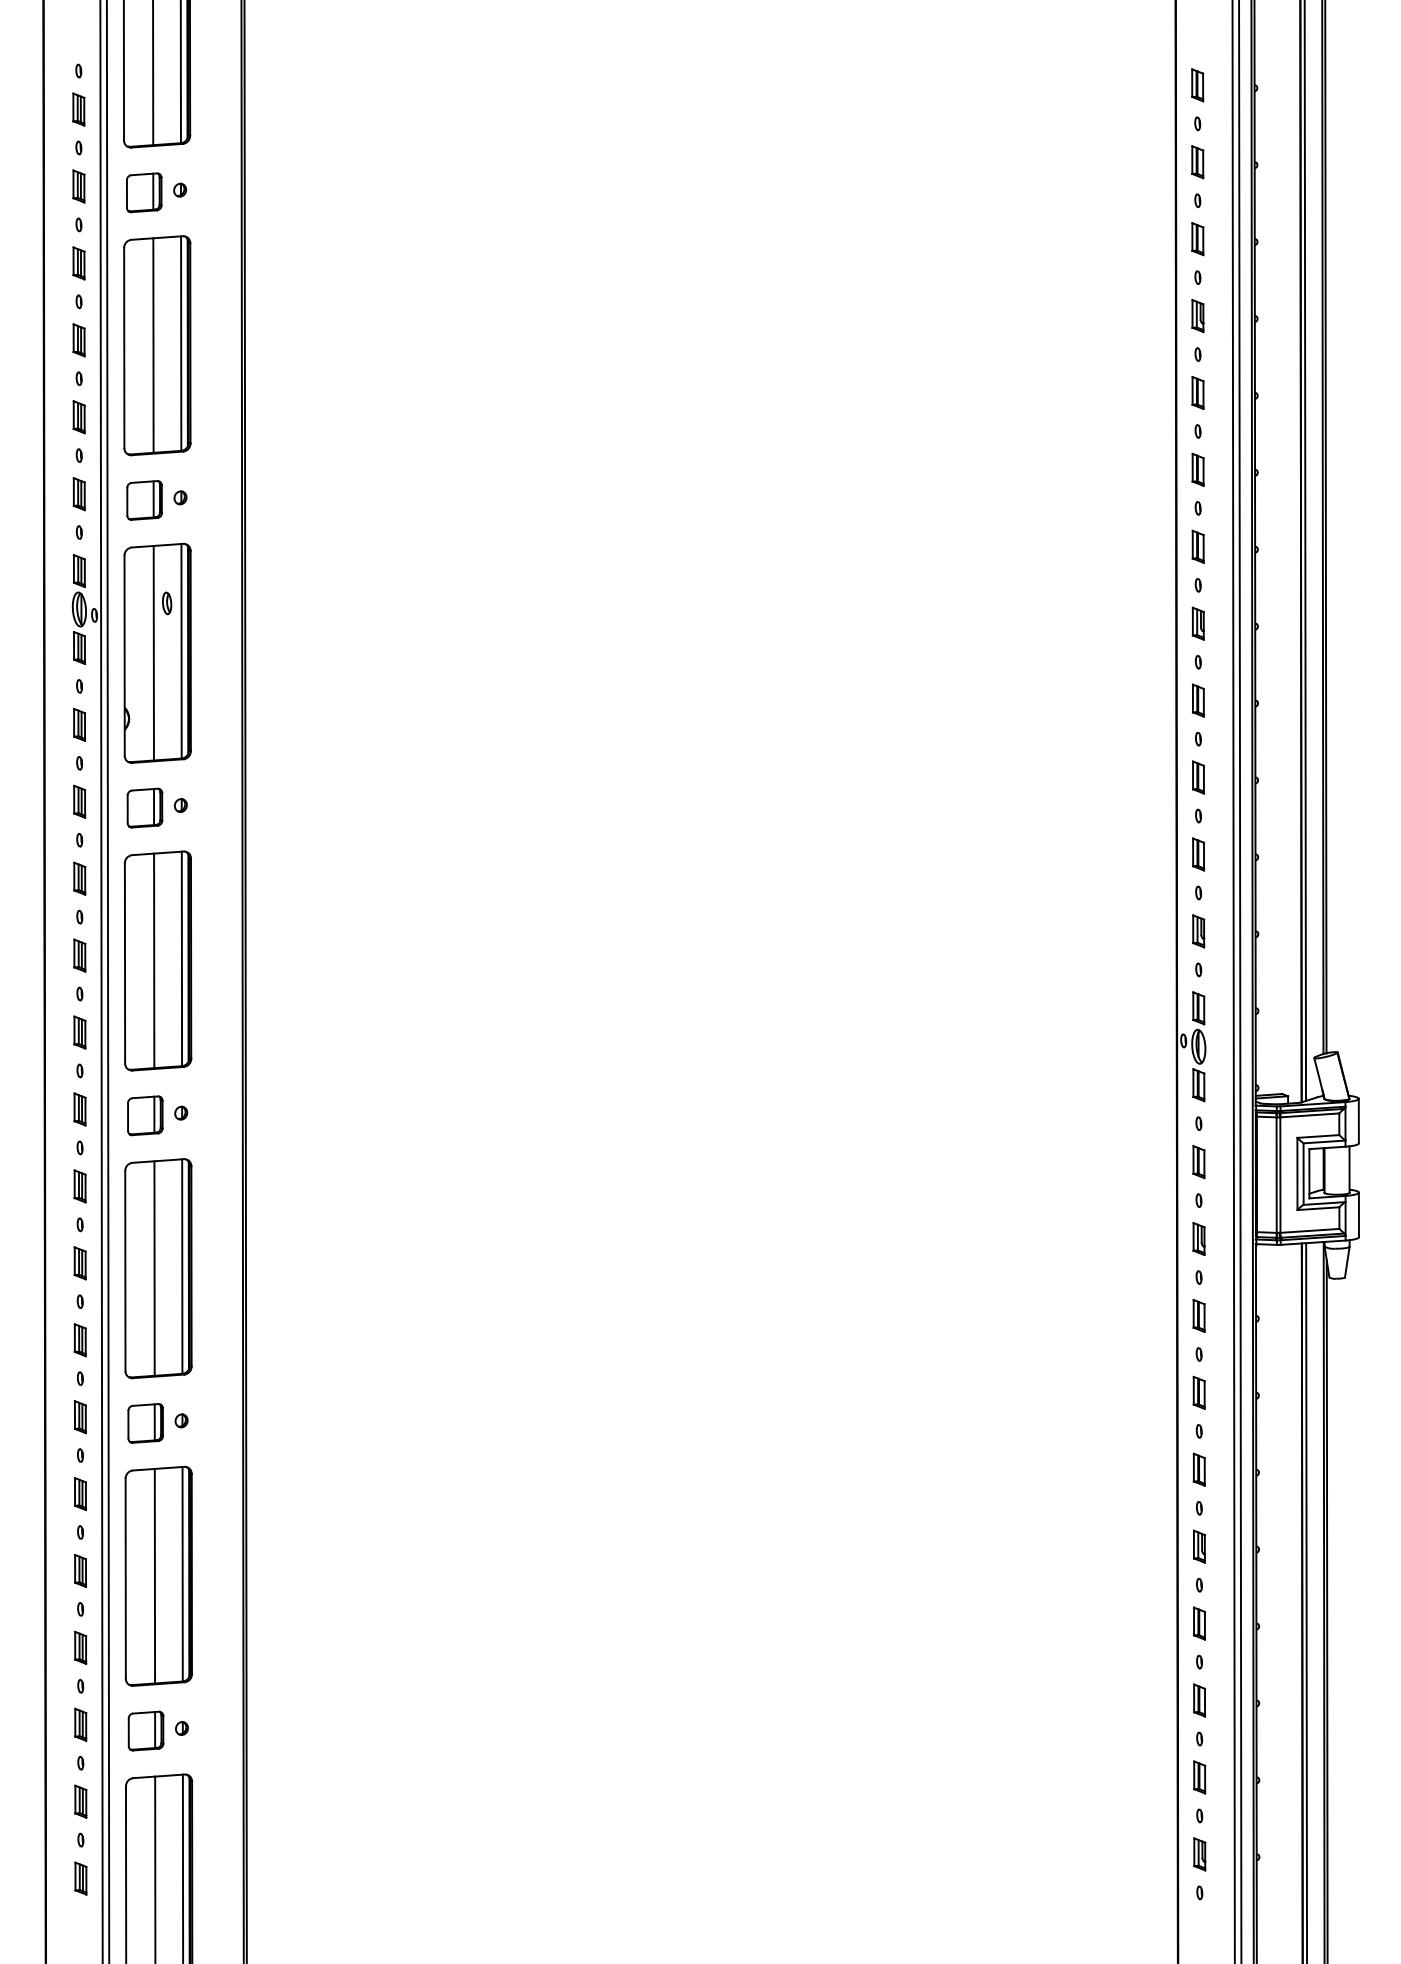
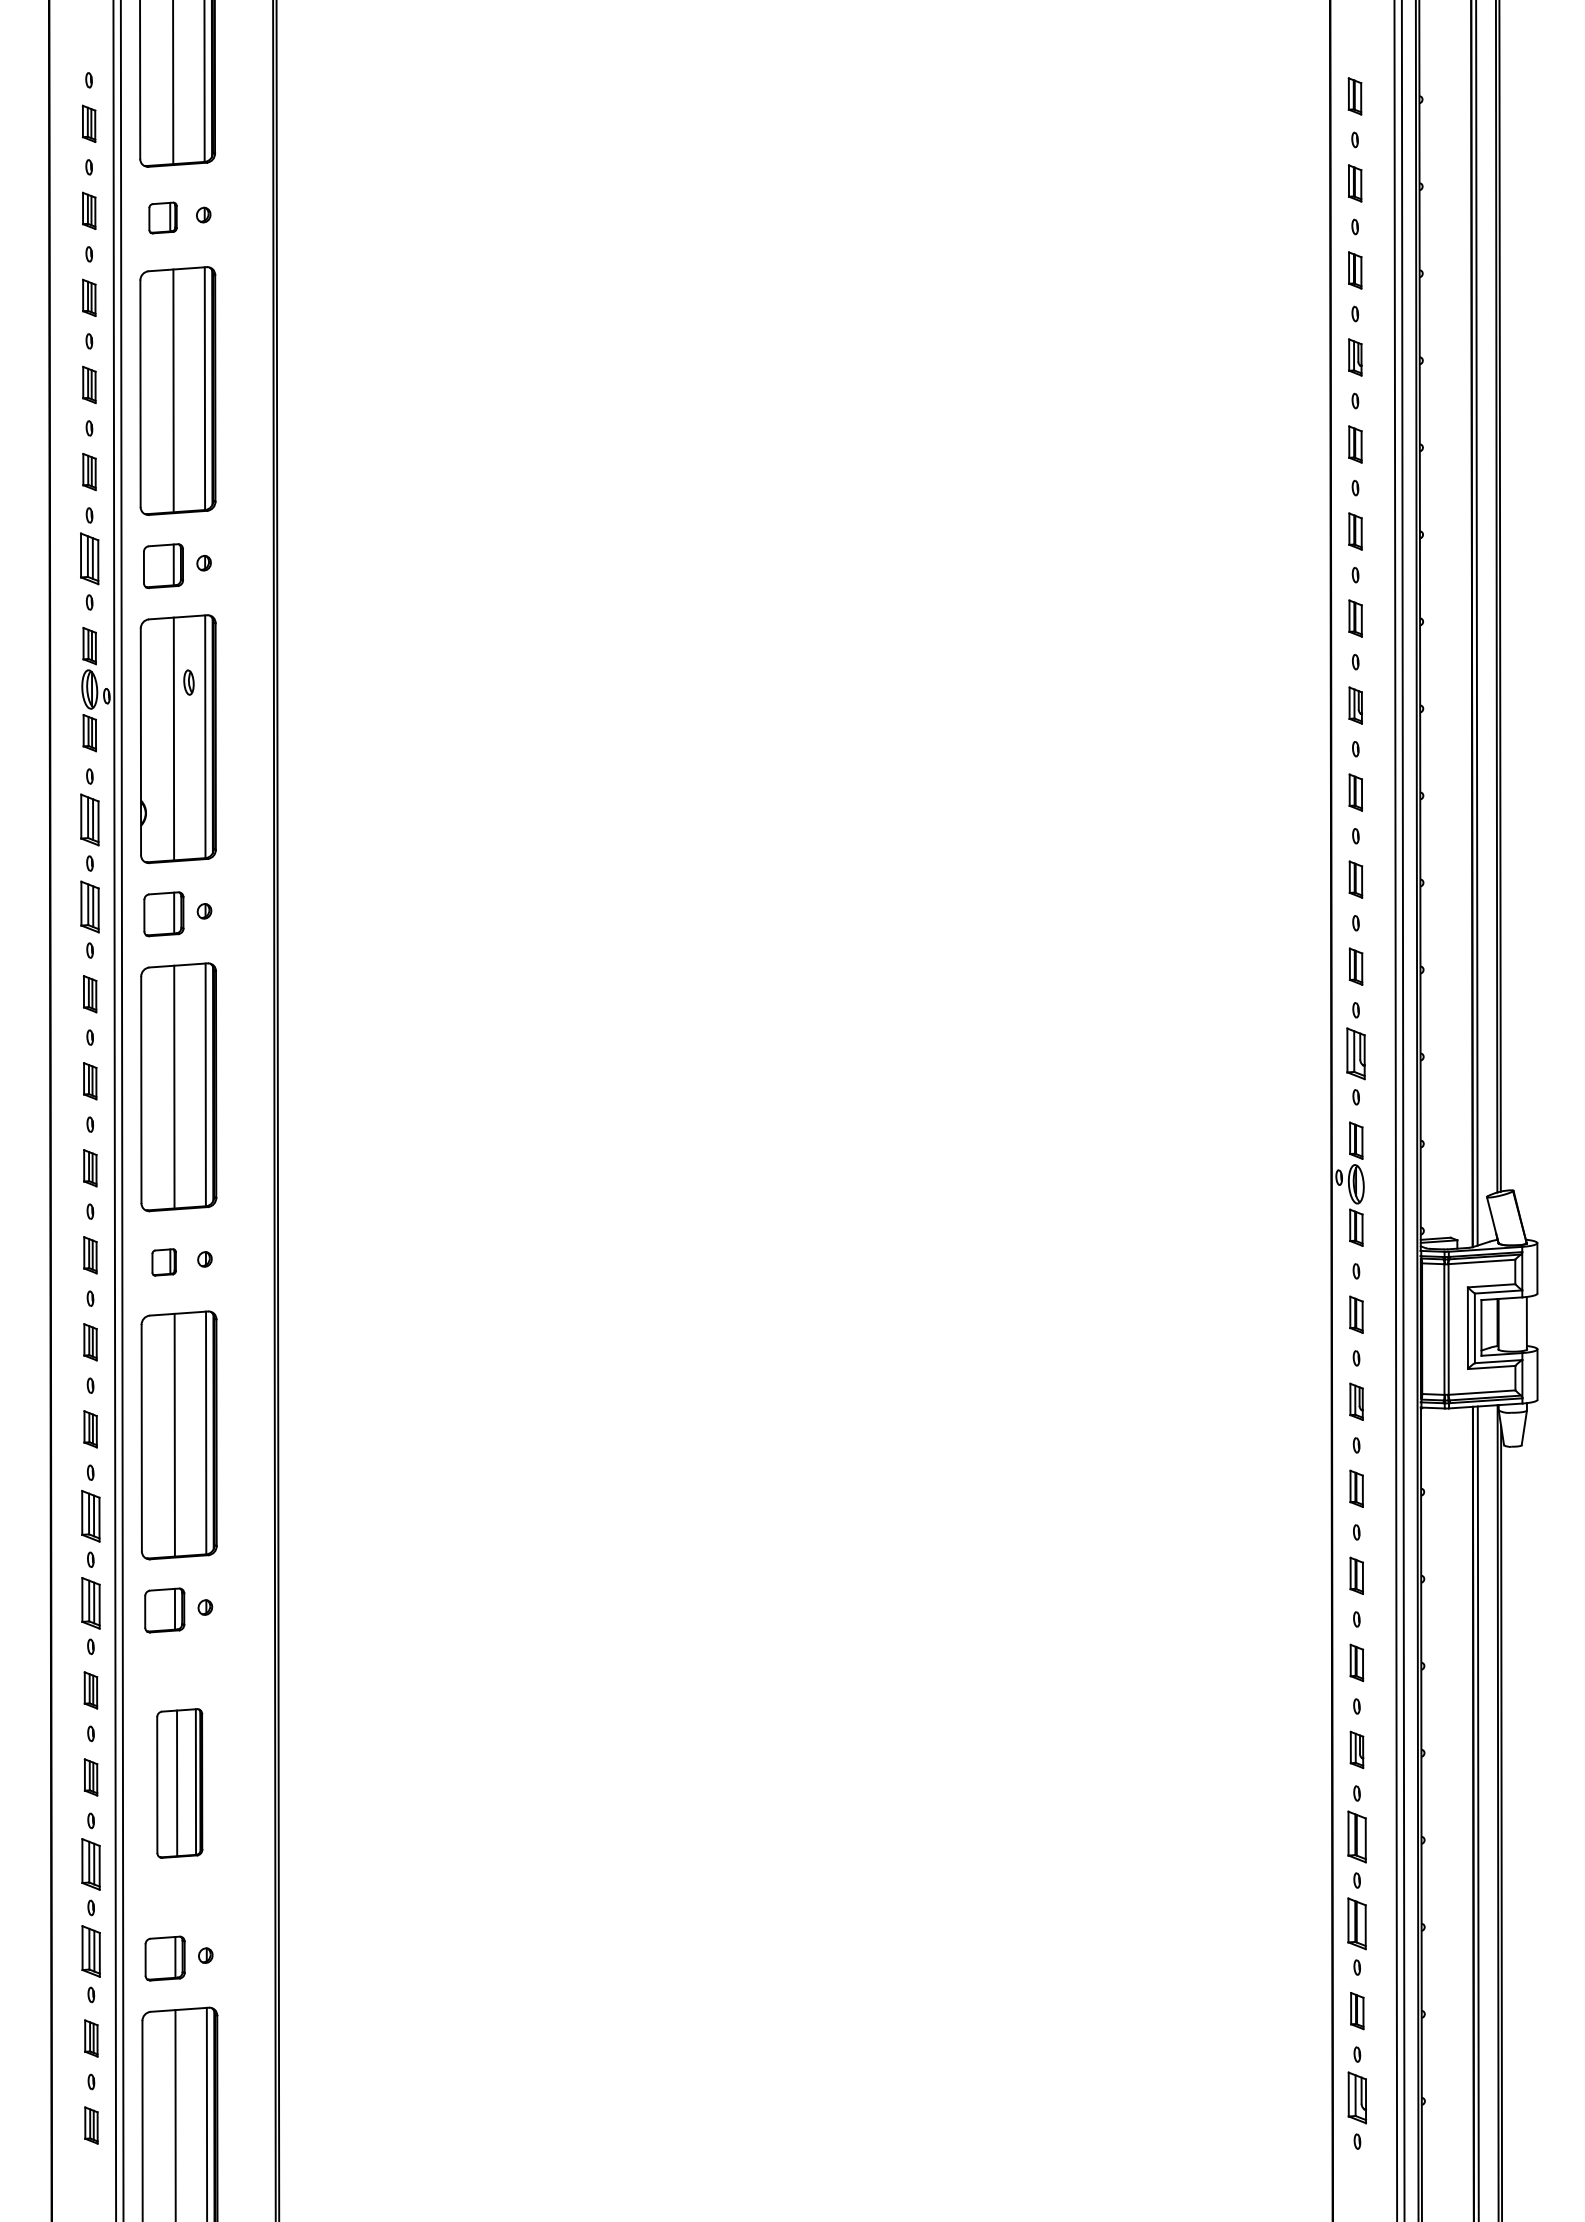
part: (143, 192) -> (162, 217), size x0.7
part: (79, 494) -> (89, 559), size x1.4
part: (79, 725) -> (89, 820), size x1.4
part: (79, 802) -> (89, 907), size x1.4
part: (1198, 931) -> (1356, 1053), size x1.4
part: (144, 1115) -> (163, 1262), size x0.6
part: (80, 1340) -> (90, 1516), size x1.4
part: (80, 1417) -> (90, 1603), size x1.4
part: (158, 1576) -> (179, 1783), size x0.6
part: (1198, 1623) -> (1356, 1836), size x1.4
part: (80, 1647) -> (91, 1864), size x1.4
part: (1199, 1700) -> (1357, 1924), size x1.4
part: (80, 1724) -> (91, 1951), size x1.4
part: (1199, 1854) -> (1357, 2098), size x1.4

